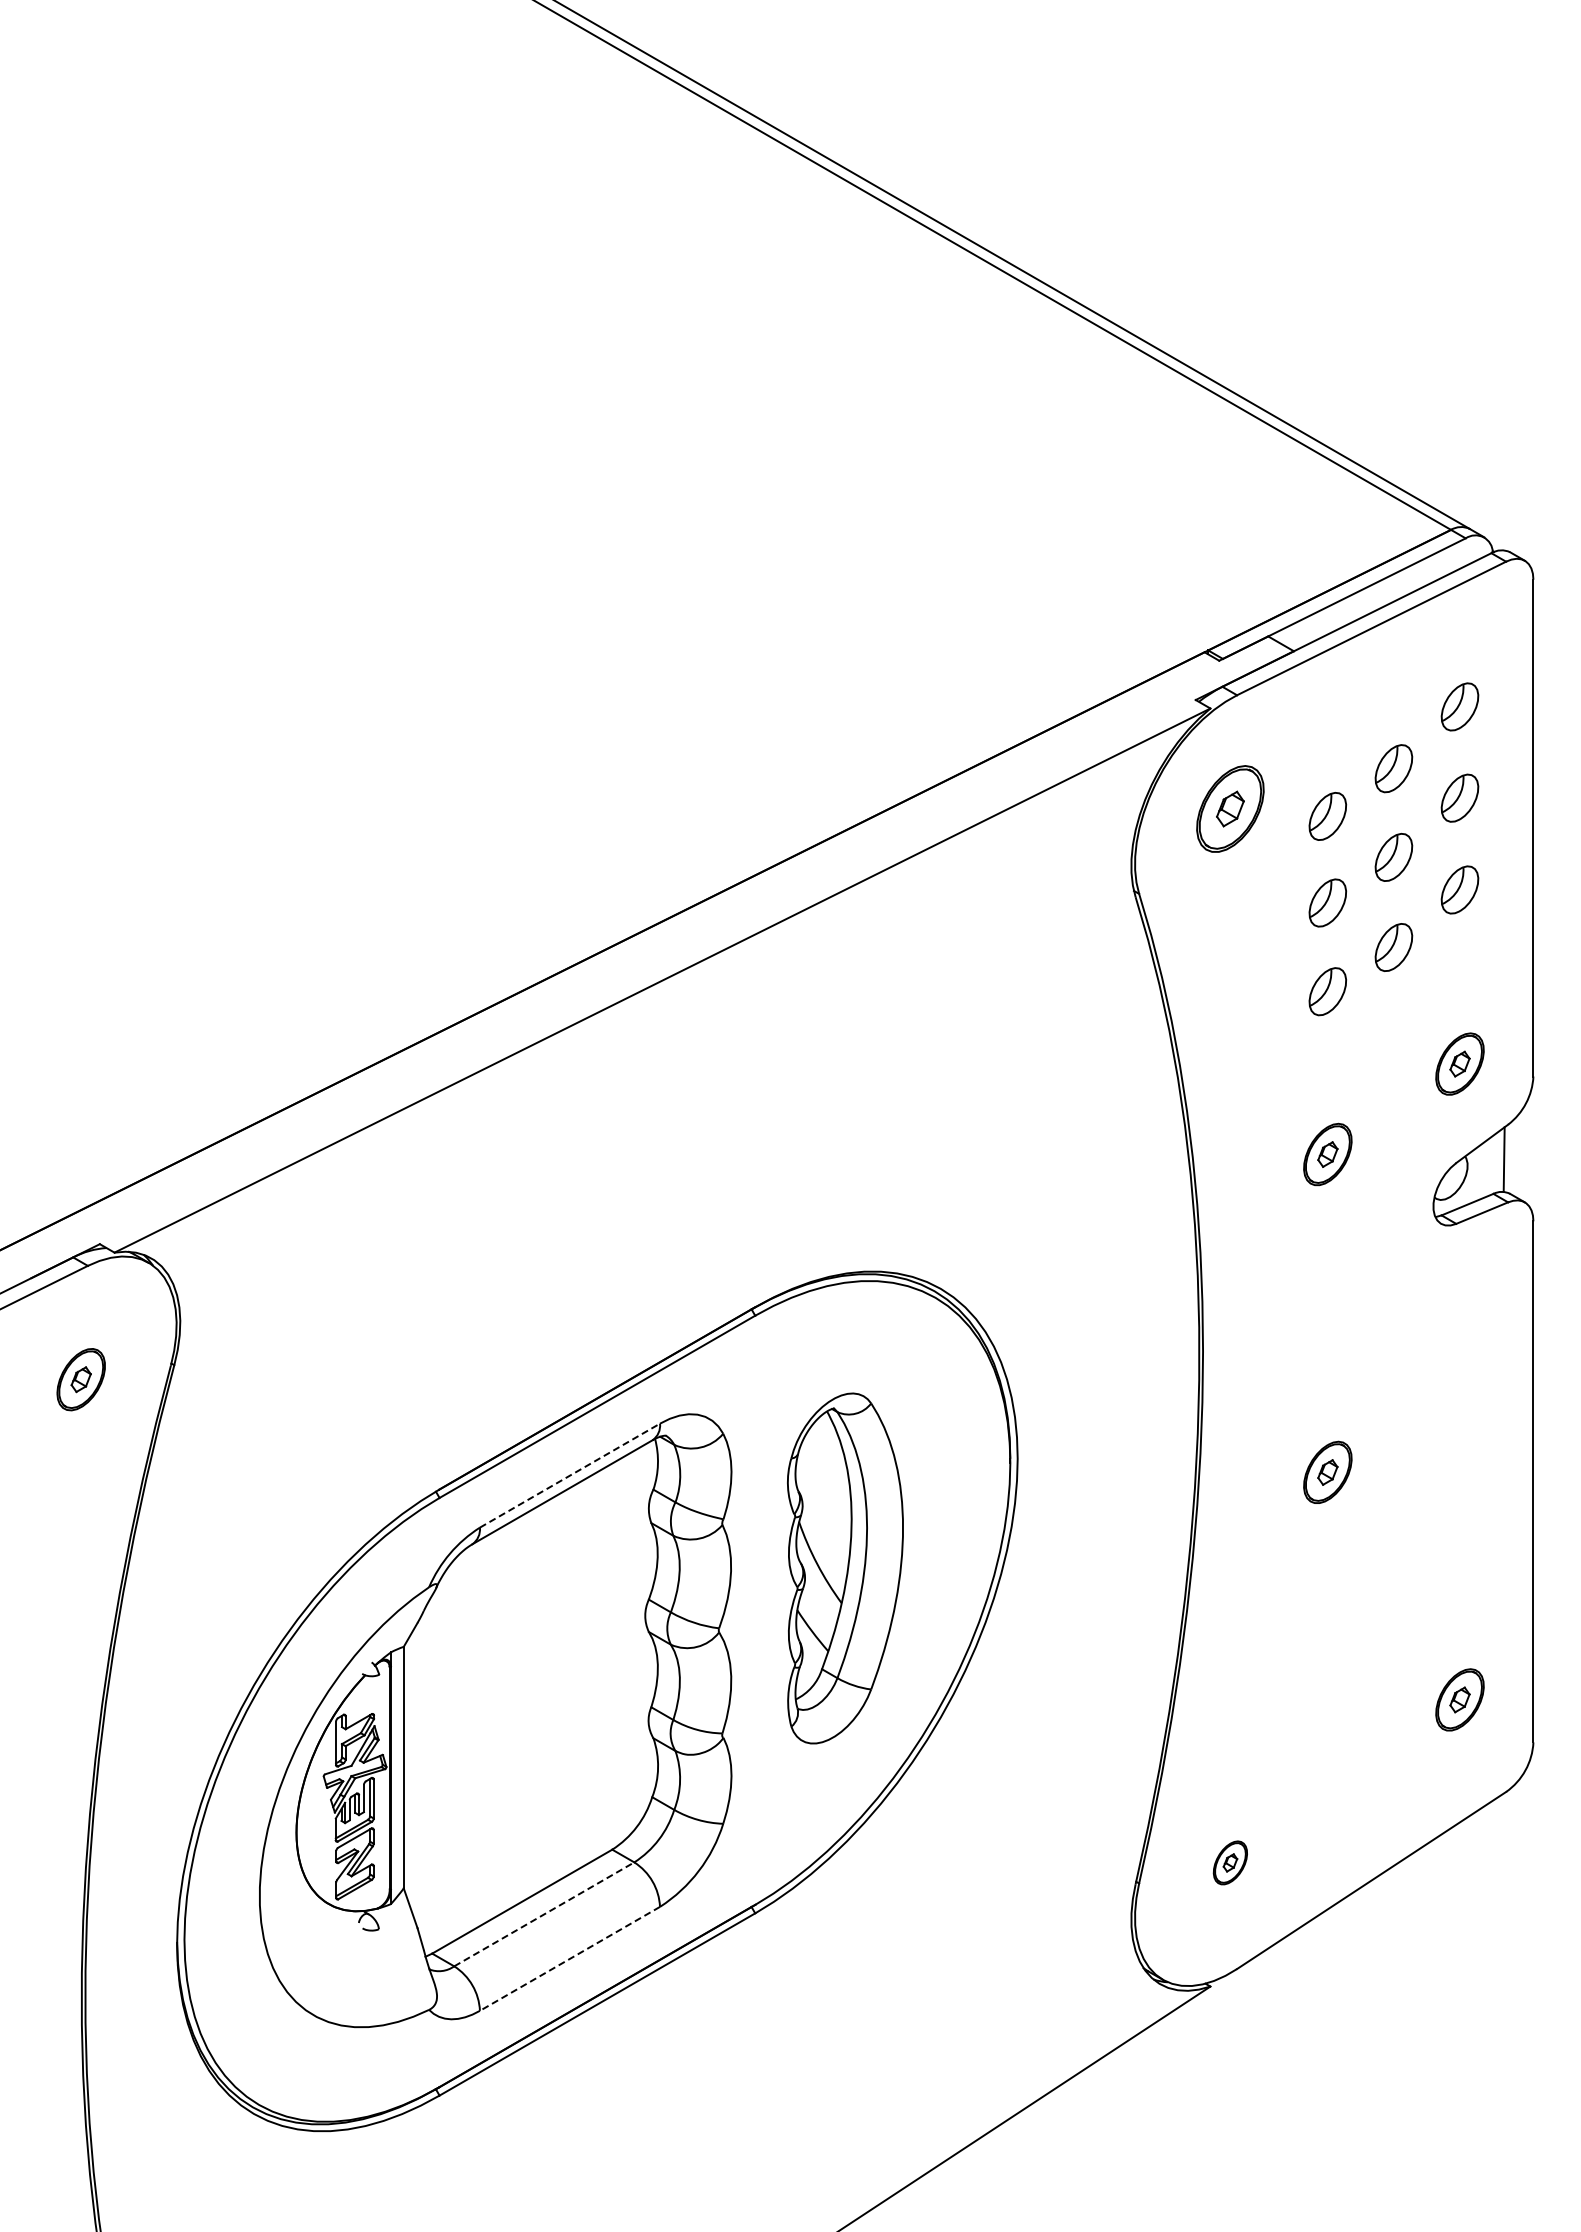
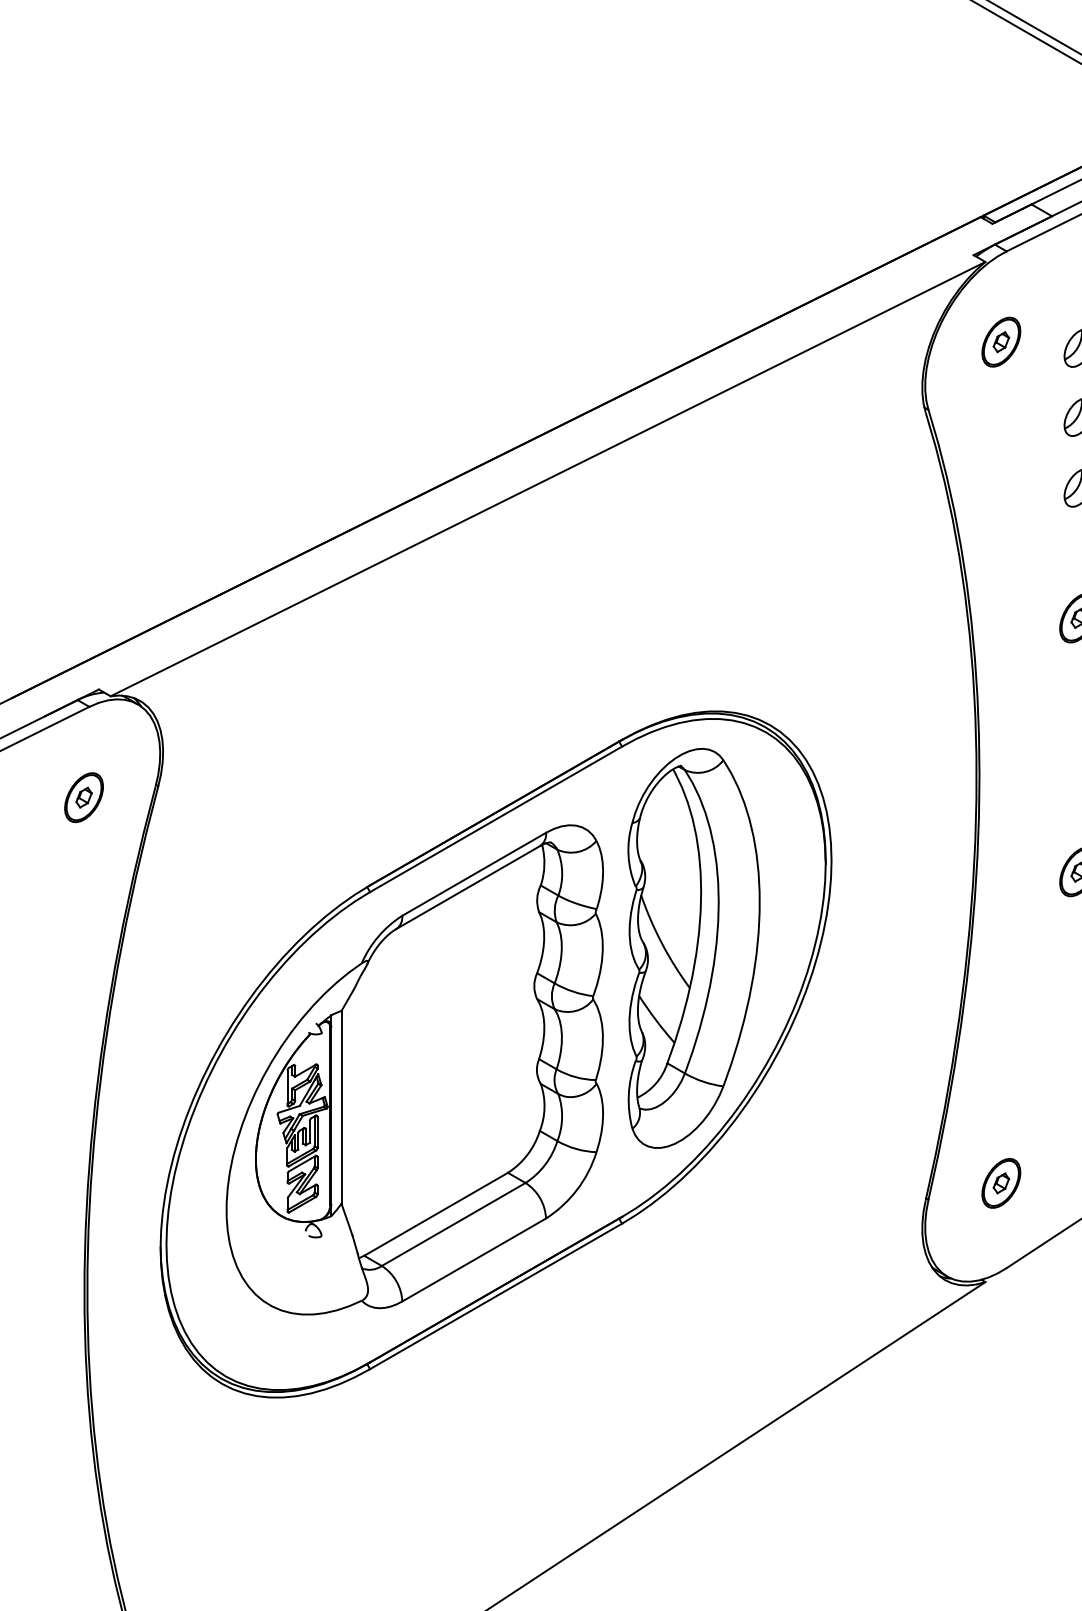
part: (1230, 808) -> (1001, 341), size x0.71
line: (569, 1475) -> (473, 874), dashed -> solid
part: (845, 1568) -> (694, 948), size x1.43
part: (1230, 1862) -> (1001, 1183), size x1.43
line: (544, 1914) -> (453, 1224), dashed -> solid
line: (569, 1958) -> (473, 1259), dashed -> solid

